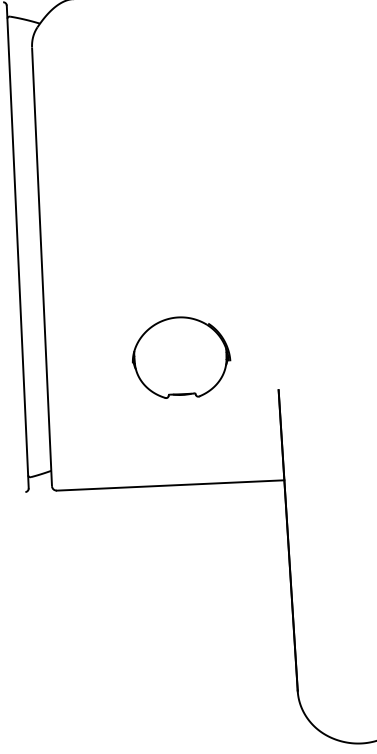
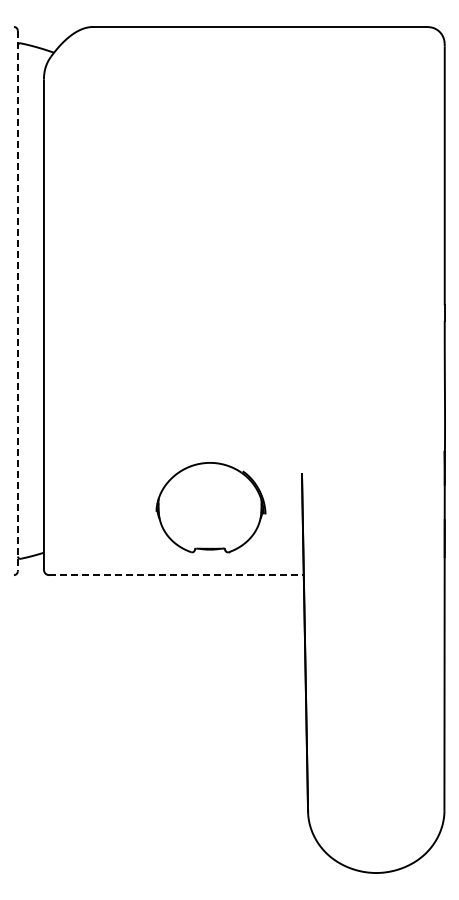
line: (17, 247) -> (17, 301), solid -> dashed
part: (180, 357) -> (210, 507), moved
line: (171, 485) -> (177, 575), solid -> dashed

